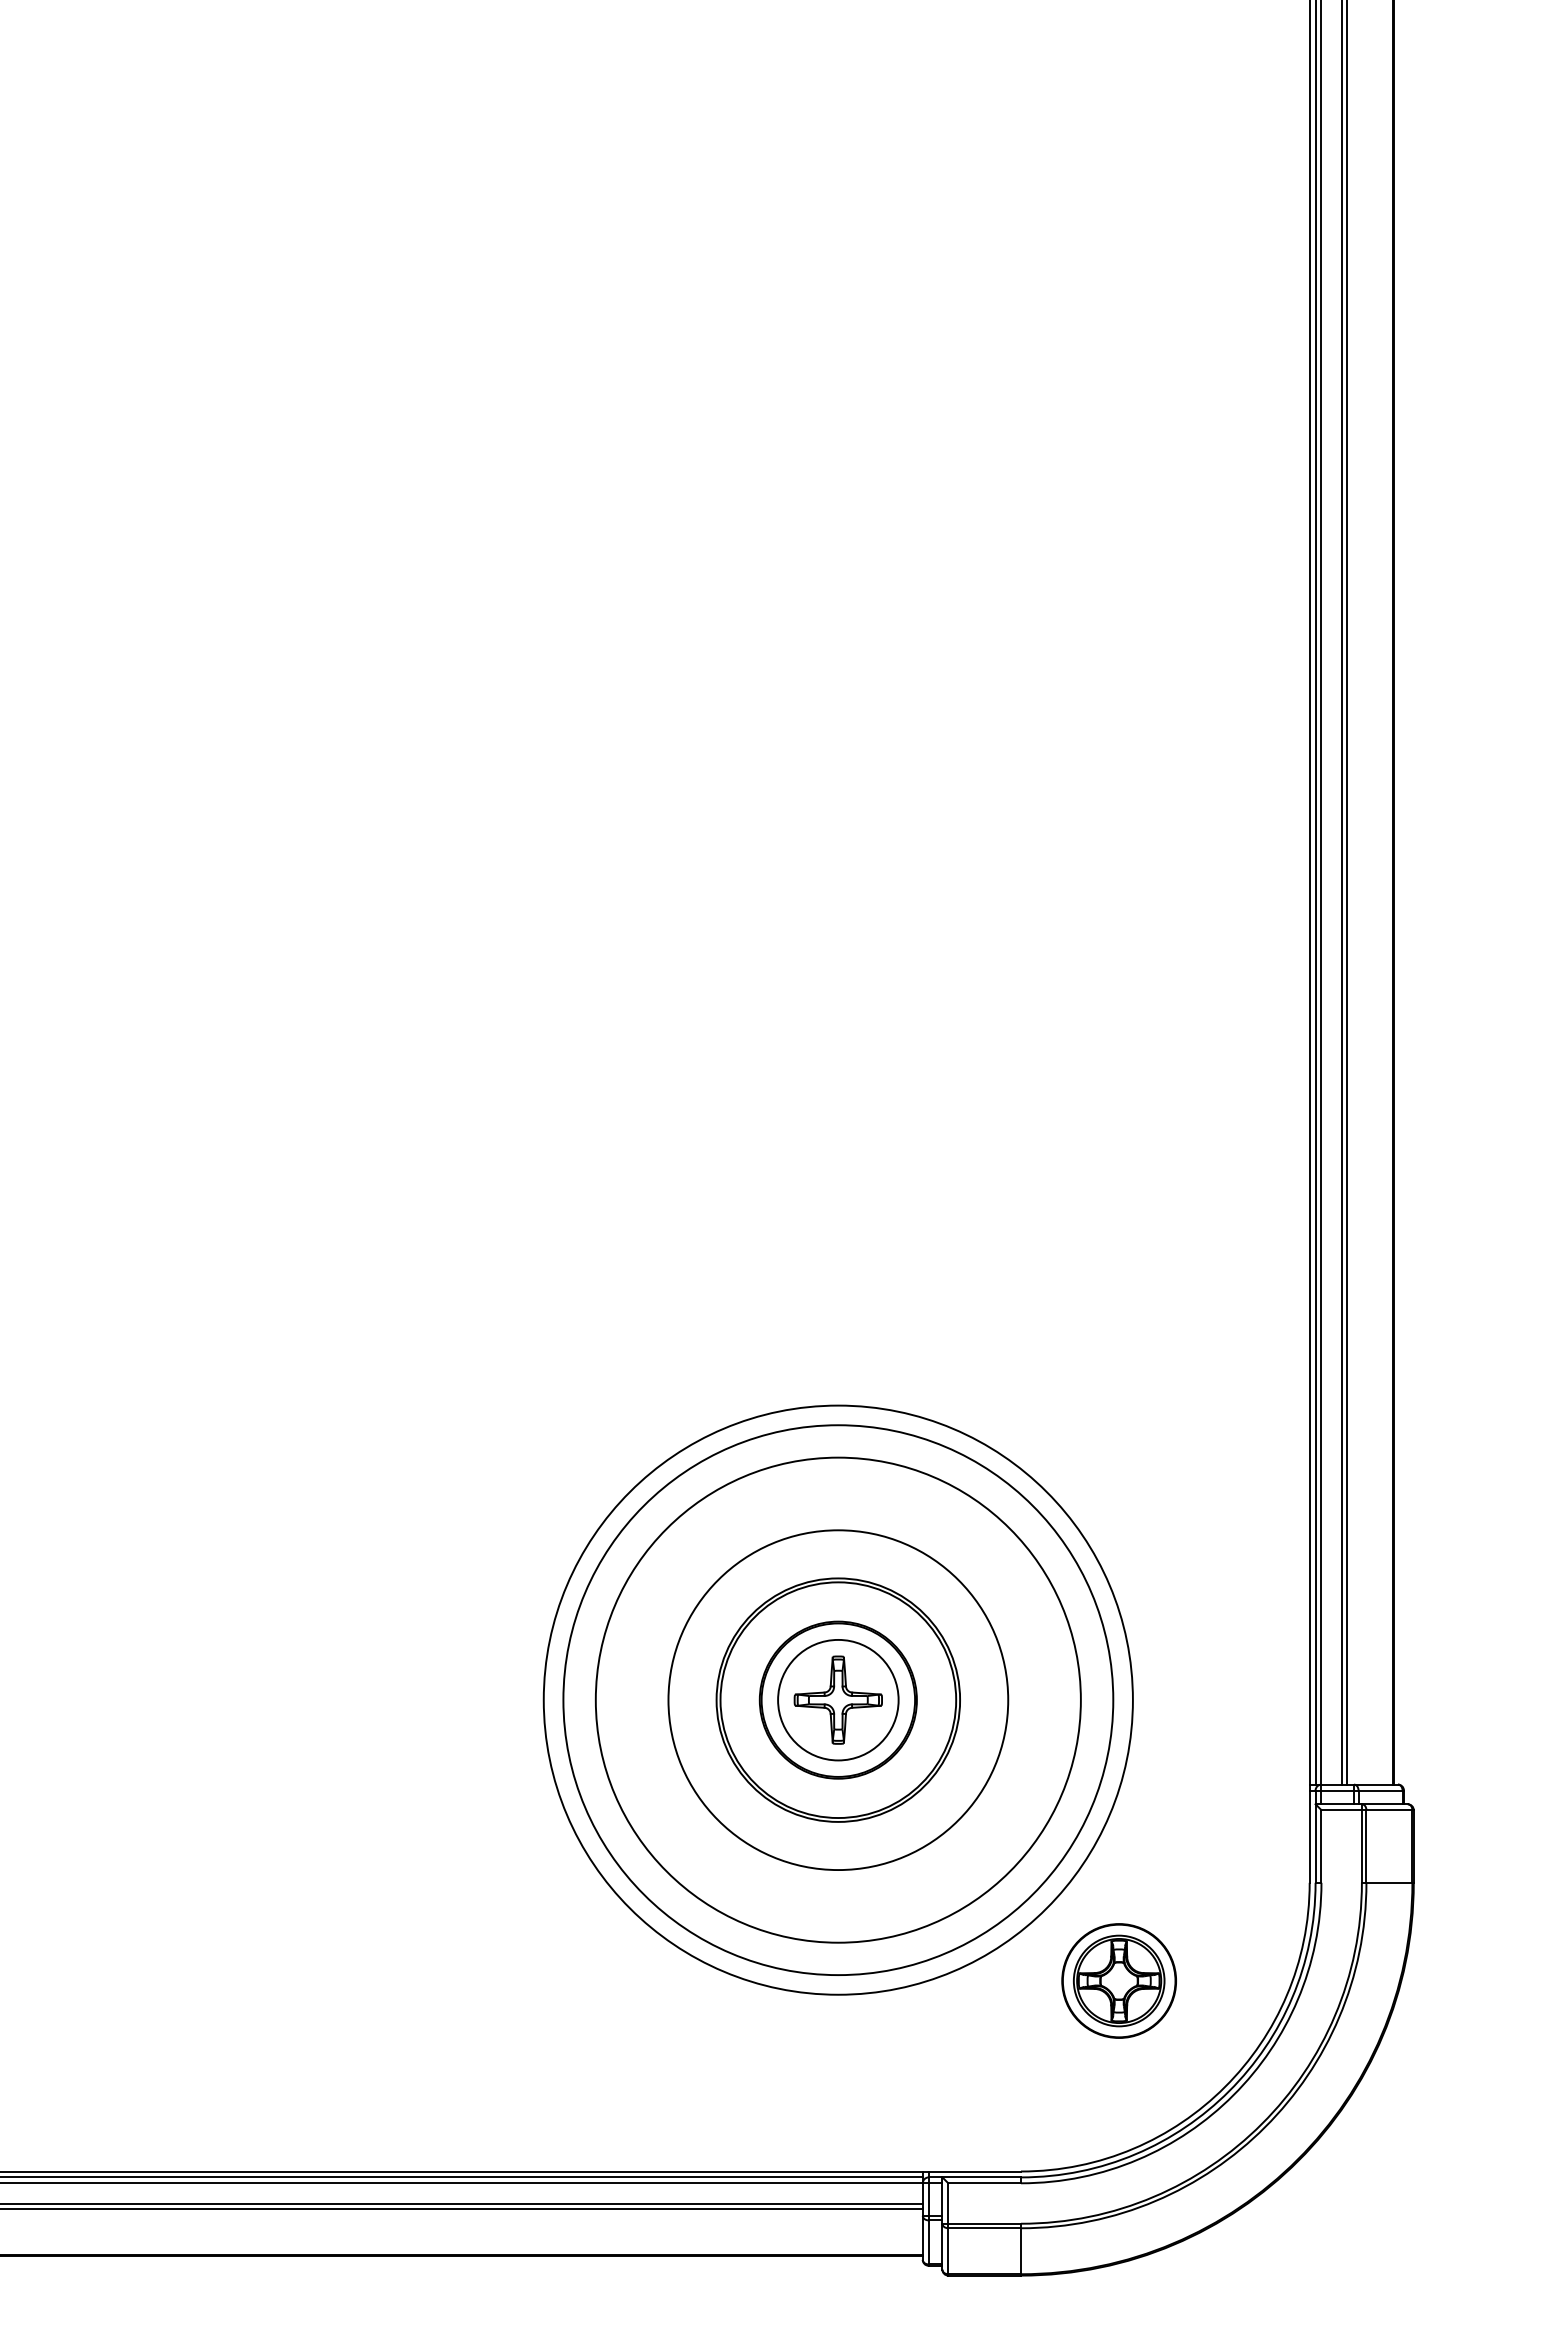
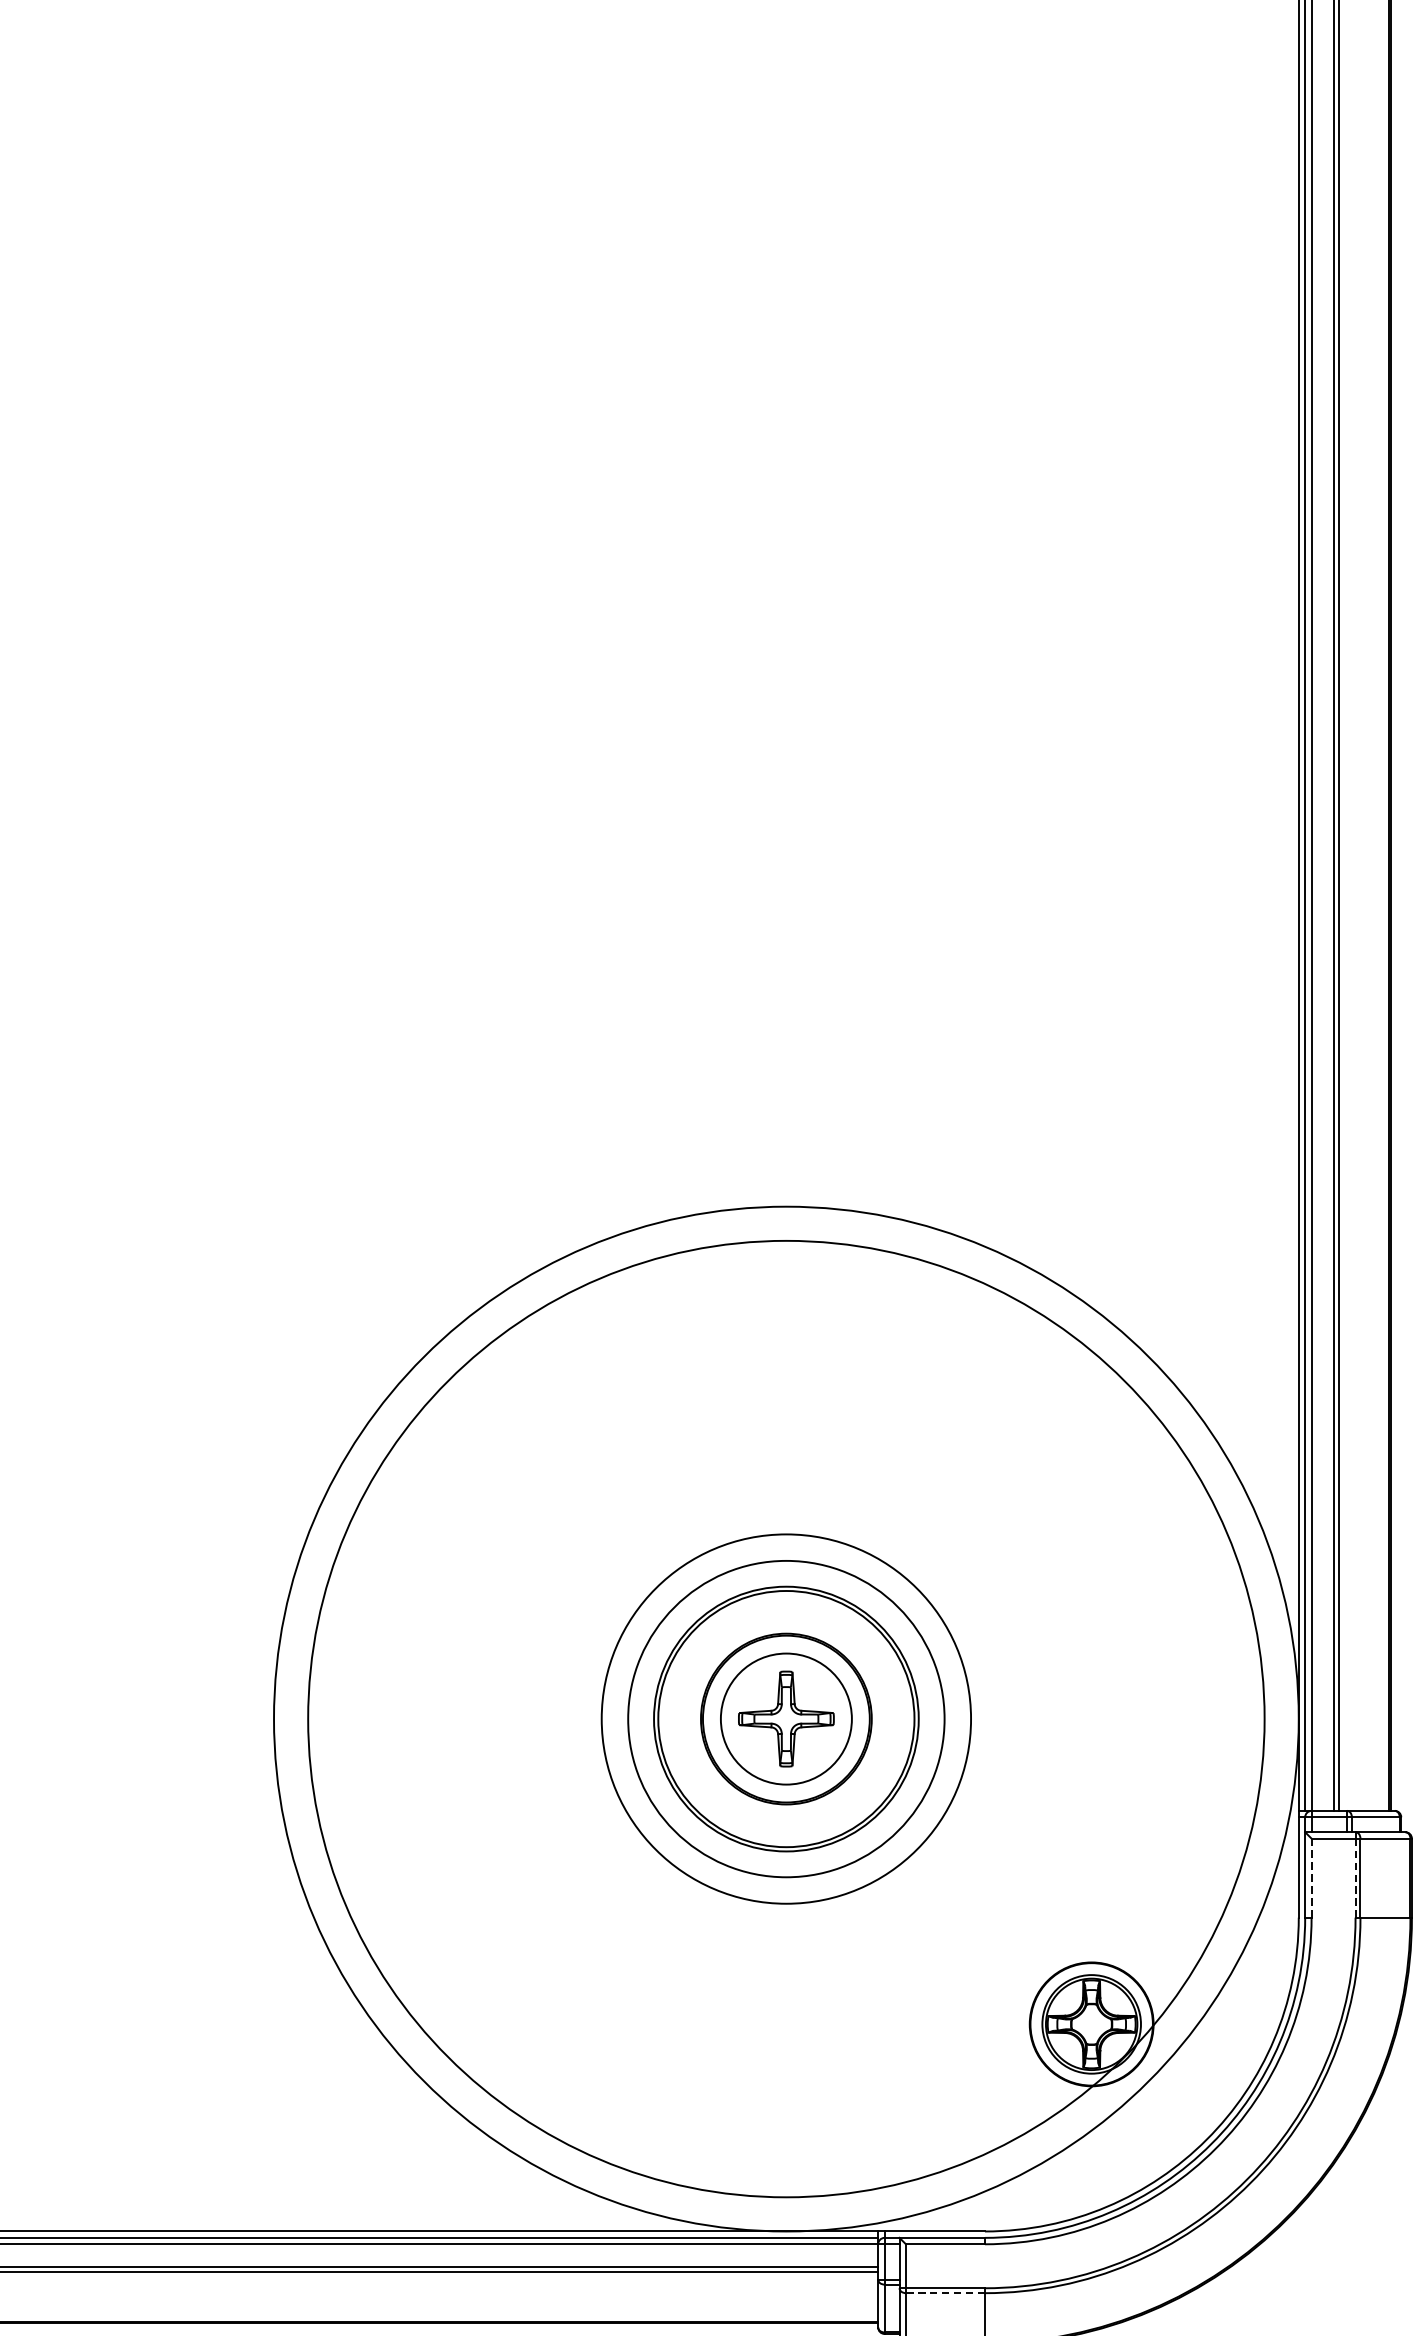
circle: (837, 1699) -> (785, 1718), size x0.6
circle: (837, 1699) -> (785, 1718), size x1.6
circle: (838, 1700) -> (786, 1719), size x1.6
line: (1321, 1845) -> (1311, 1877), solid -> dashed
line: (1361, 1846) -> (1355, 1878), solid -> dashed
line: (985, 2228) -> (946, 2293), solid -> dashed

